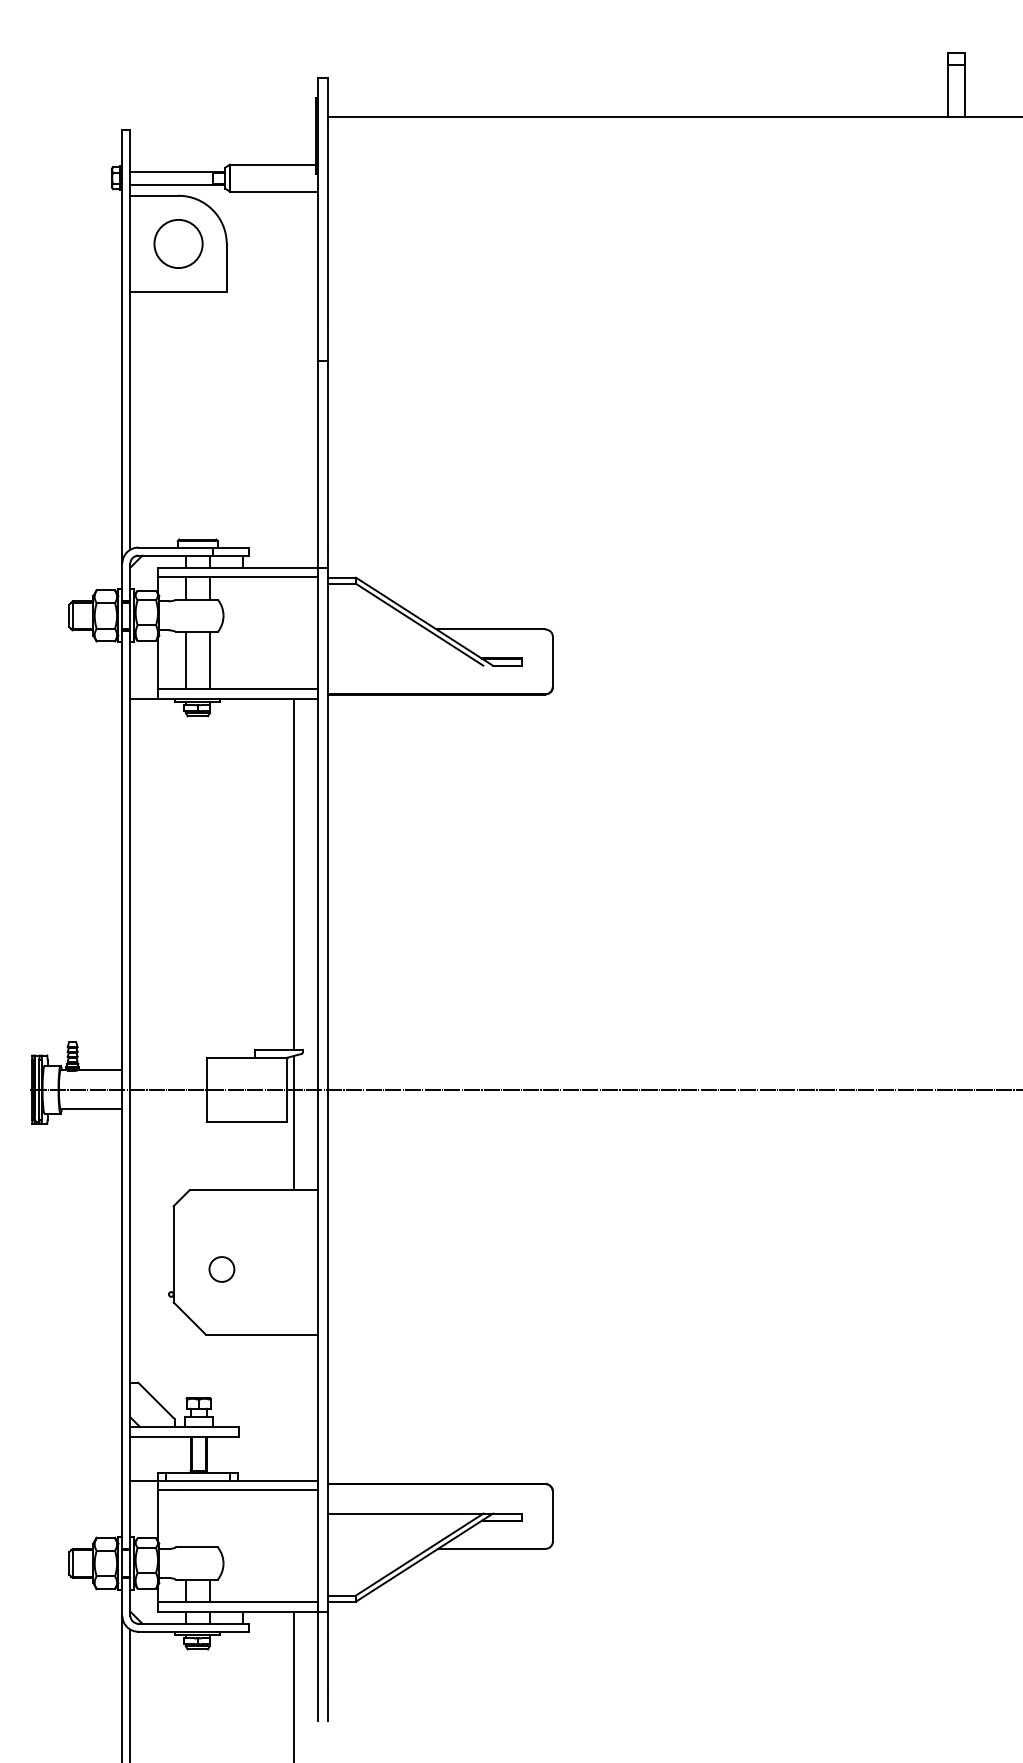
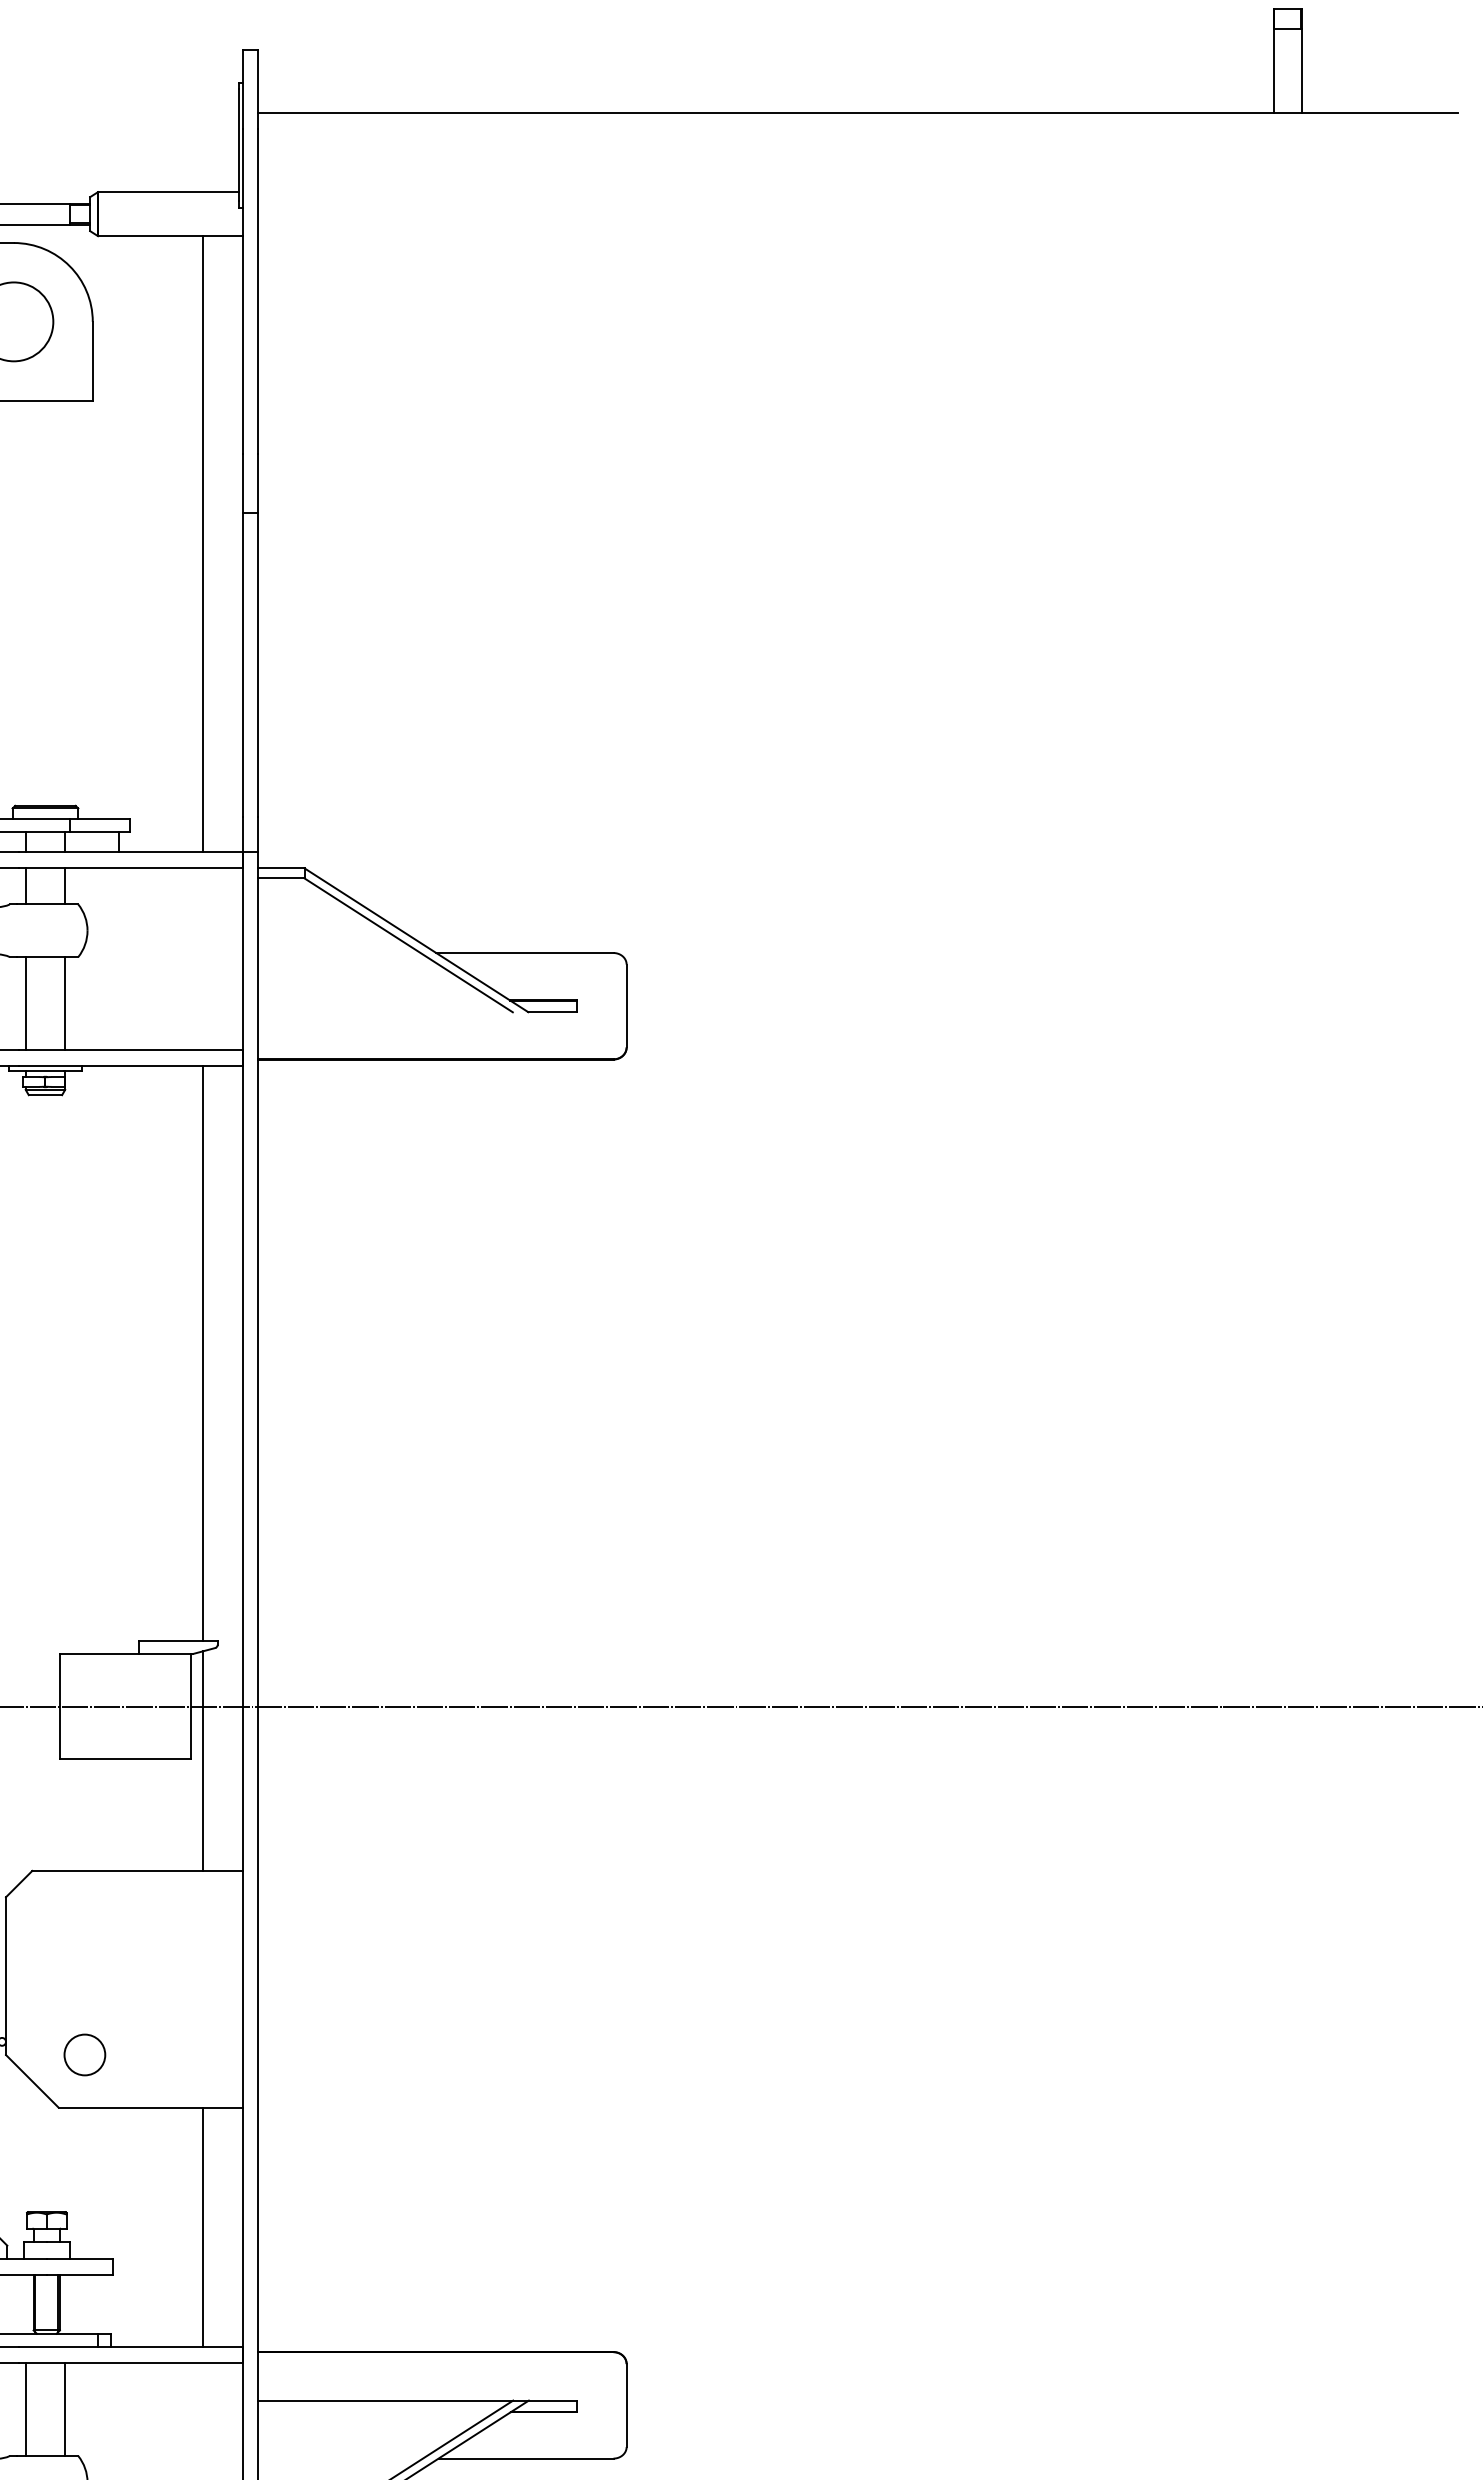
line: (294, 379) -> (203, 543), added
circle: (221, 1269) -> (84, 2055), moved
line: (294, 1407) -> (203, 2226), added
line: (185, 1518) -> (25, 2408), added
line: (209, 1518) -> (64, 2408), added

